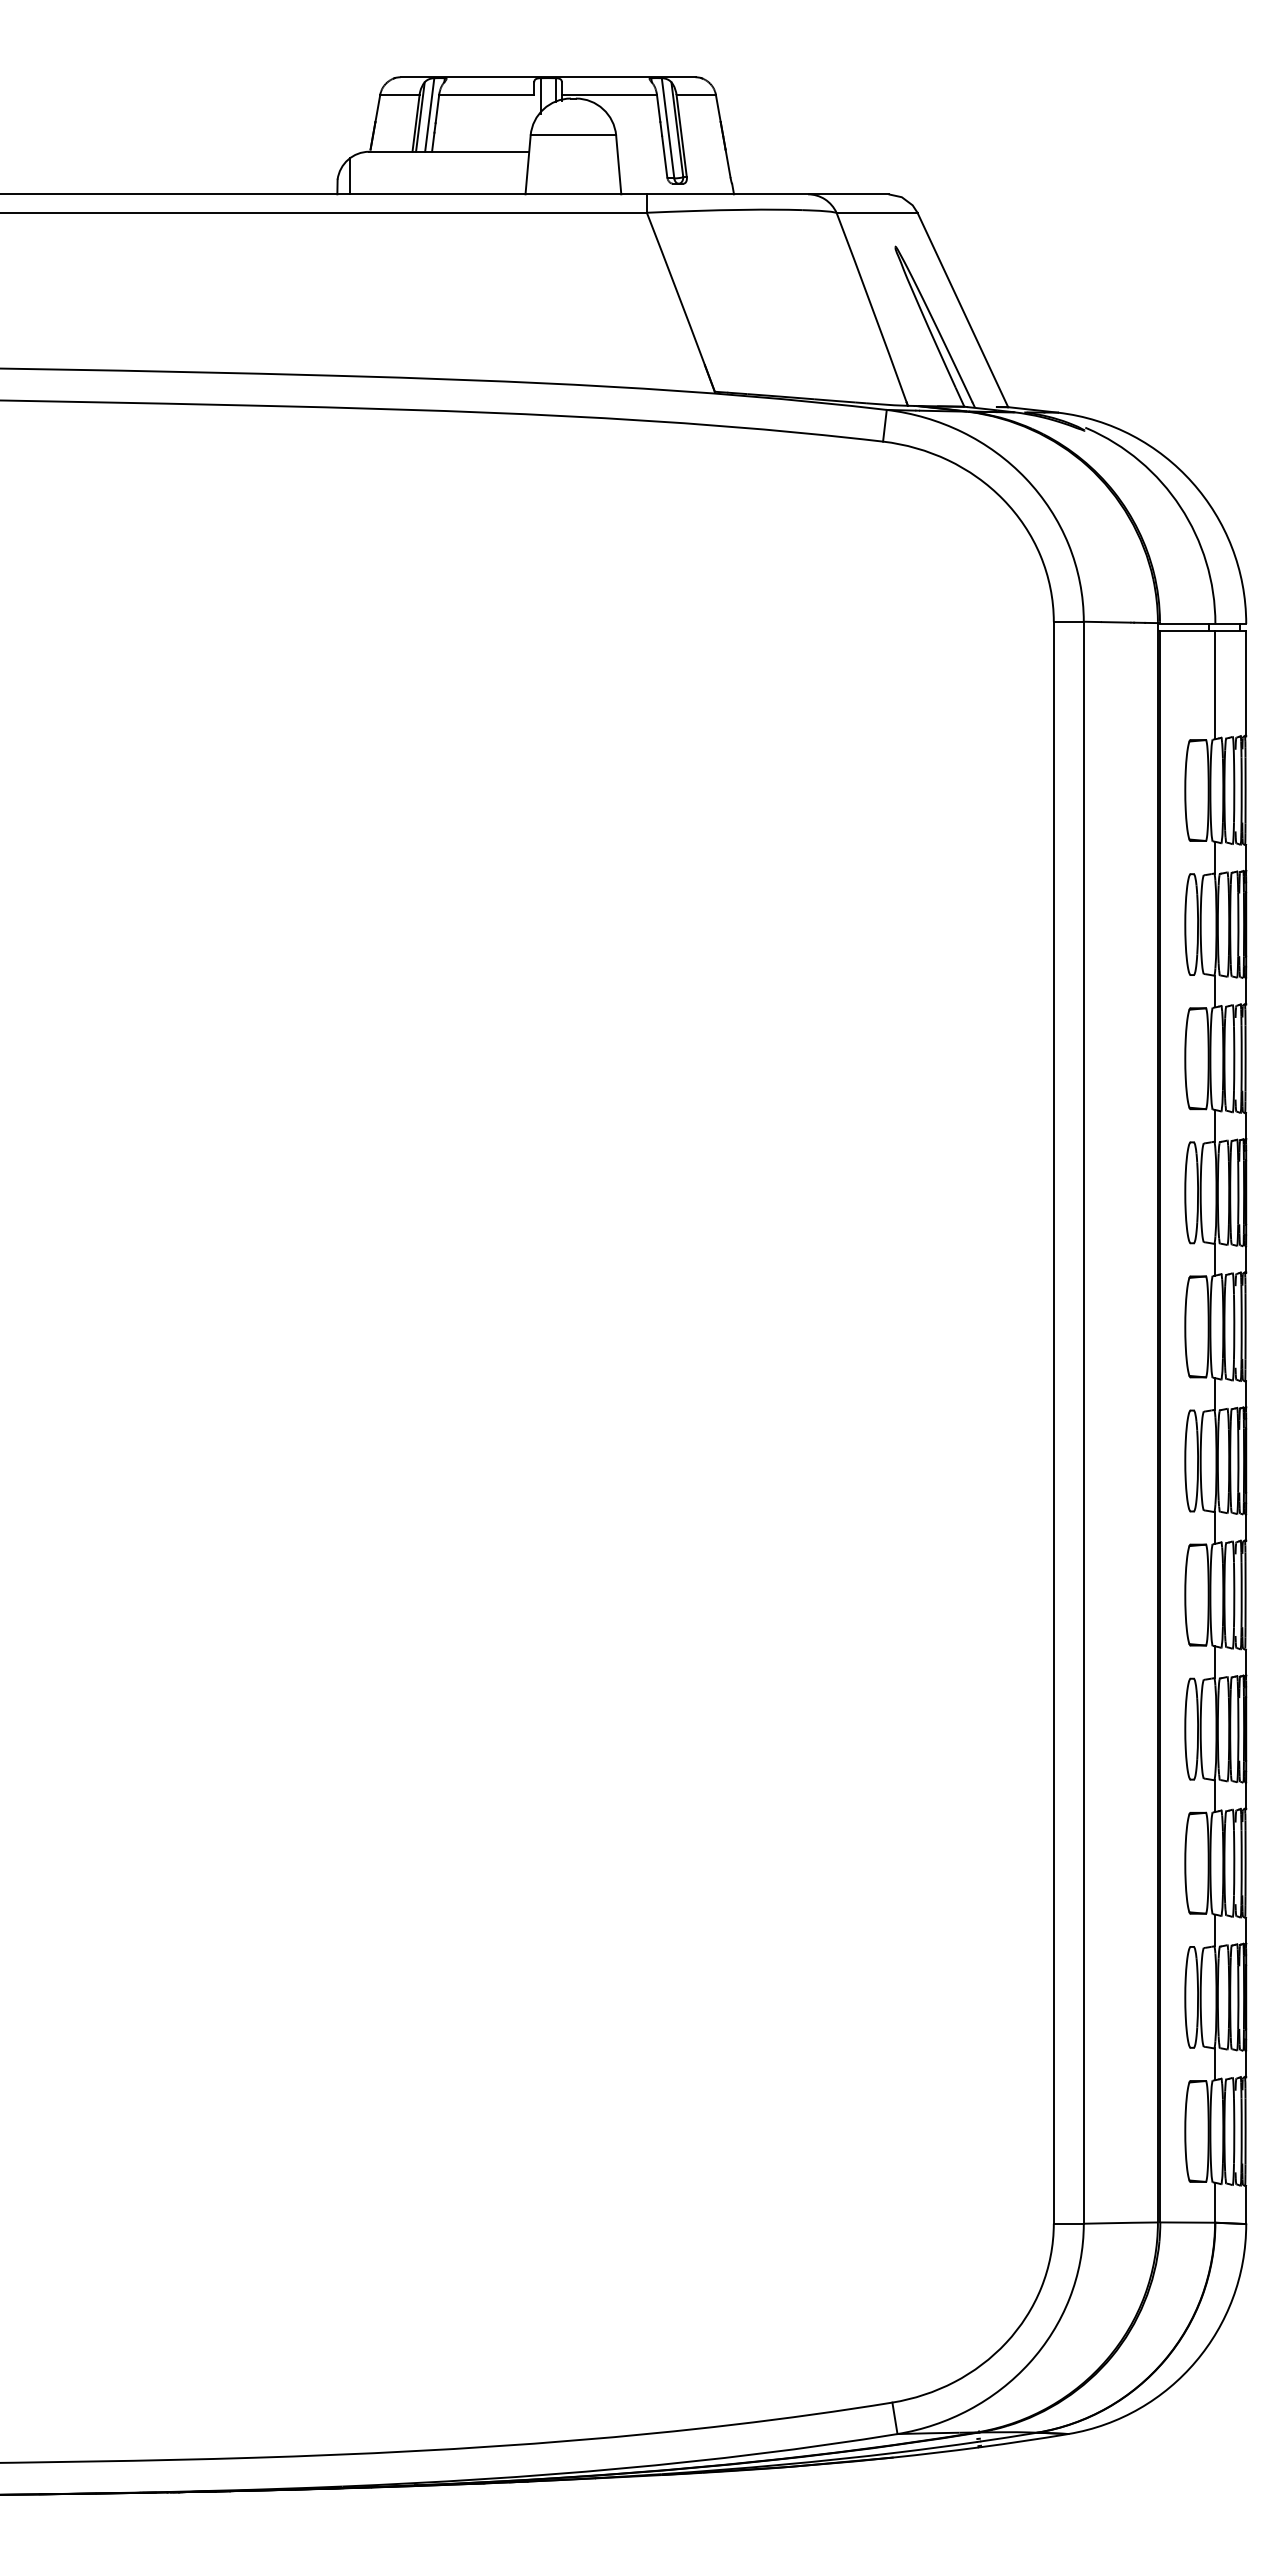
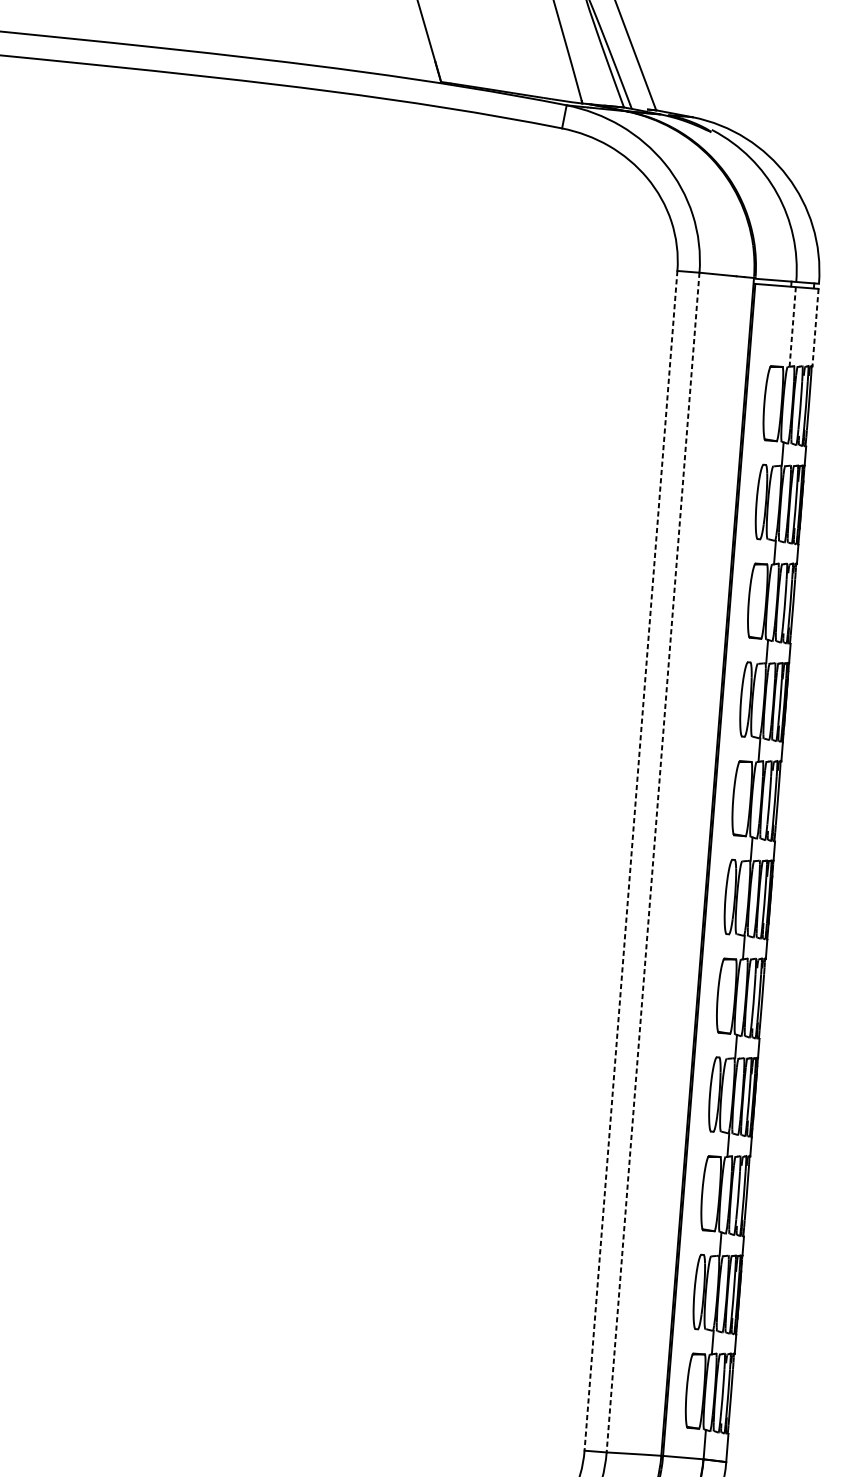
line: (1246, 683) -> (815, 327), solid -> dashed
line: (1215, 685) -> (792, 327), solid -> dashed
line: (1053, 1422) -> (630, 860), solid -> dashed
line: (1083, 1422) -> (652, 862), solid -> dashed

